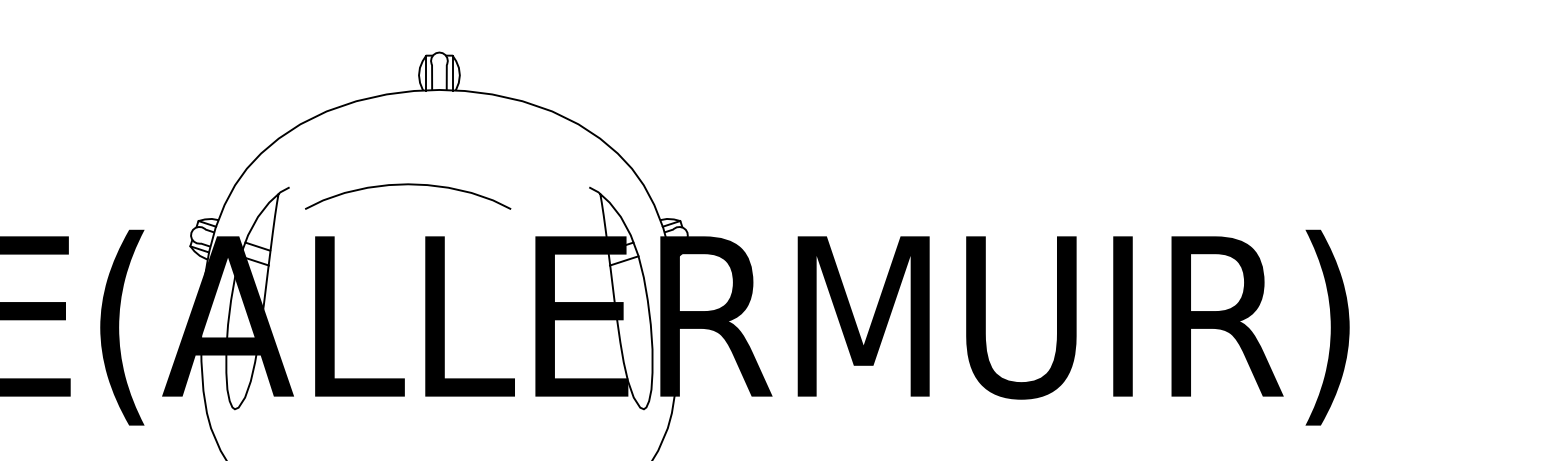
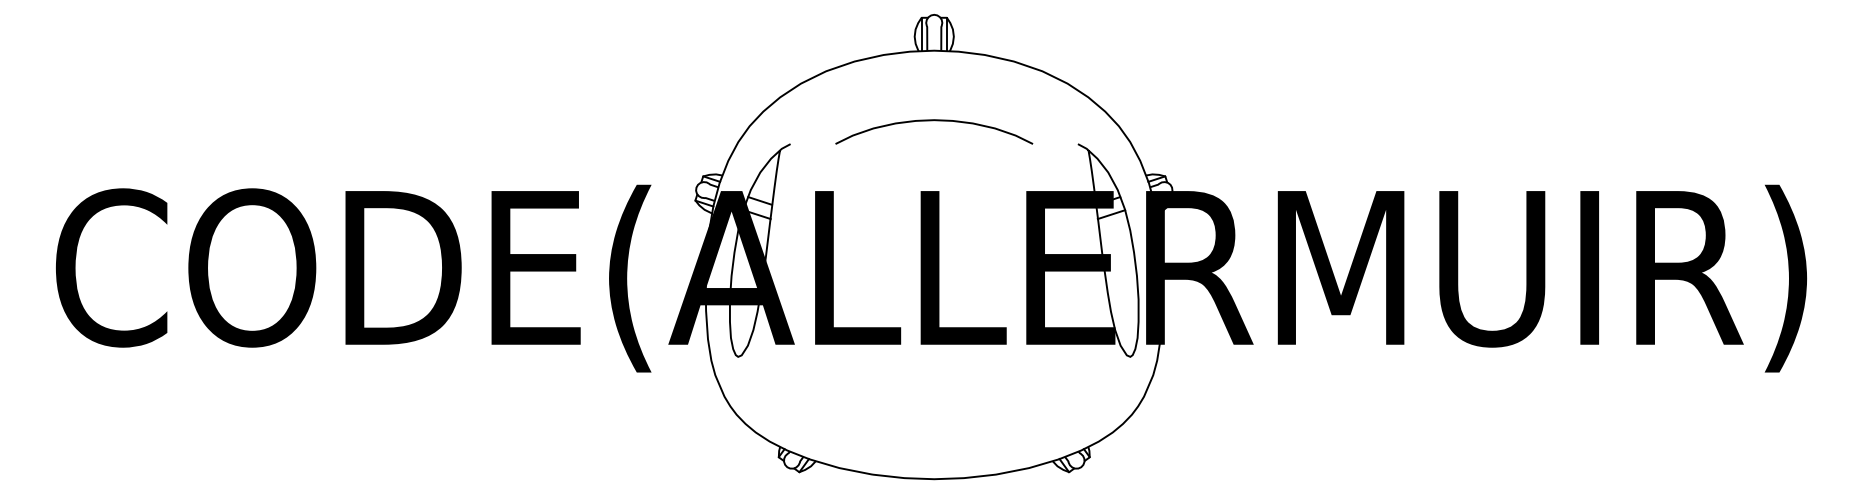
curve: (408, 185) -> (934, 121), moved

